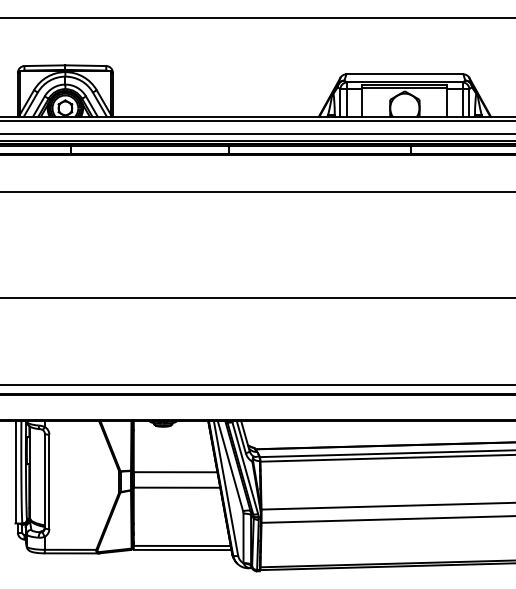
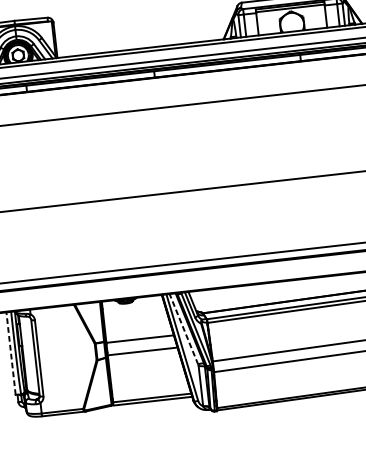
line: (230, 466) -> (183, 329), solid -> dashed
line: (15, 471) -> (10, 352), solid -> dashed

